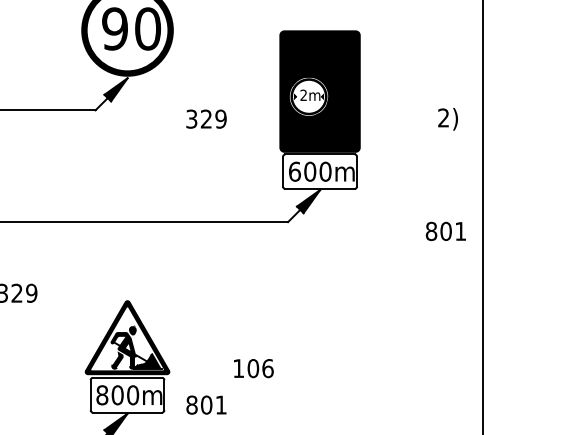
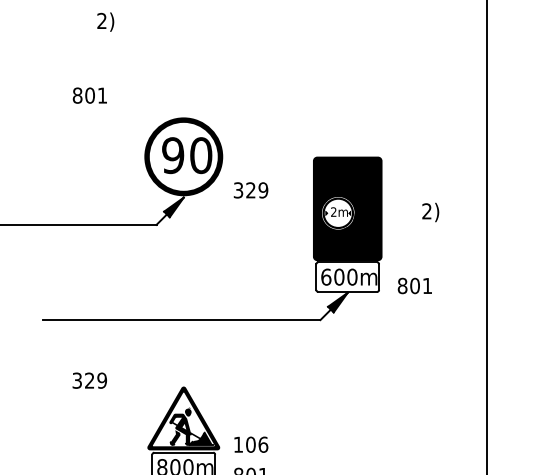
text: (205, 119) -> (250, 190), moved
text: (447, 119) -> (430, 212), moved
text: (445, 230) -> (414, 285), moved
text: (254, 368) -> (251, 444), moved

